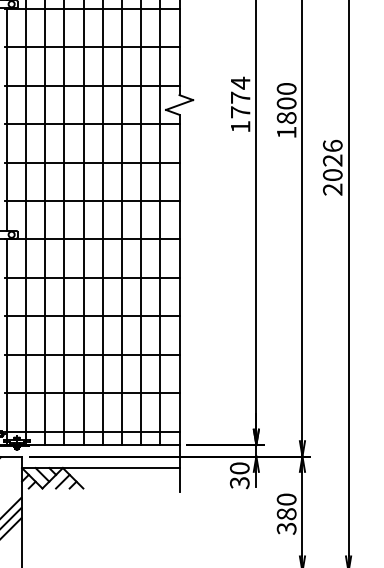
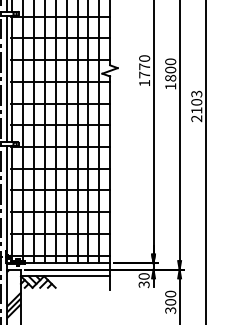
text: (240, 83) -> (144, 58), 1774 -> 1770
text: (332, 159) -> (196, 101), 2026 -> 2103
text: (286, 514) -> (170, 302), 380 -> 300

